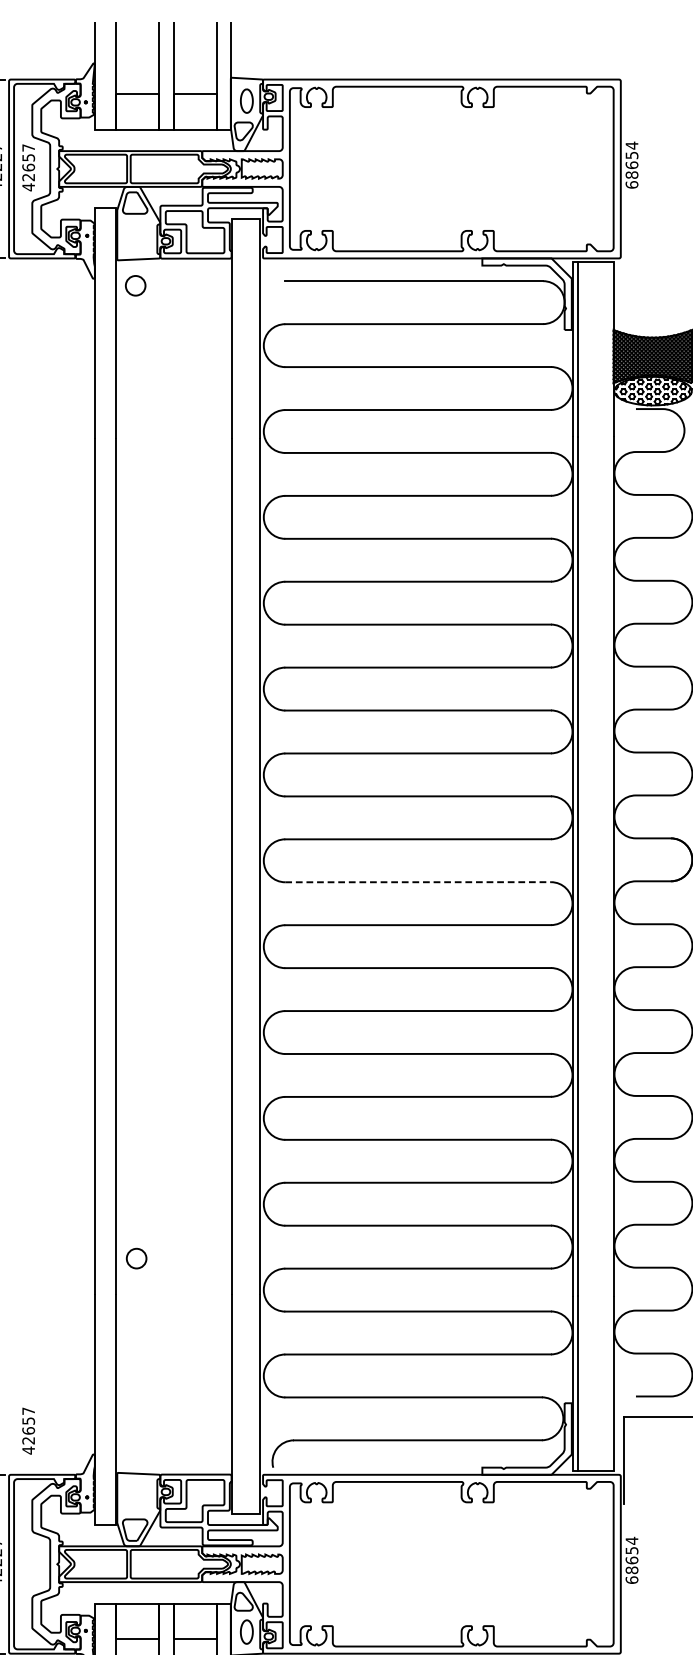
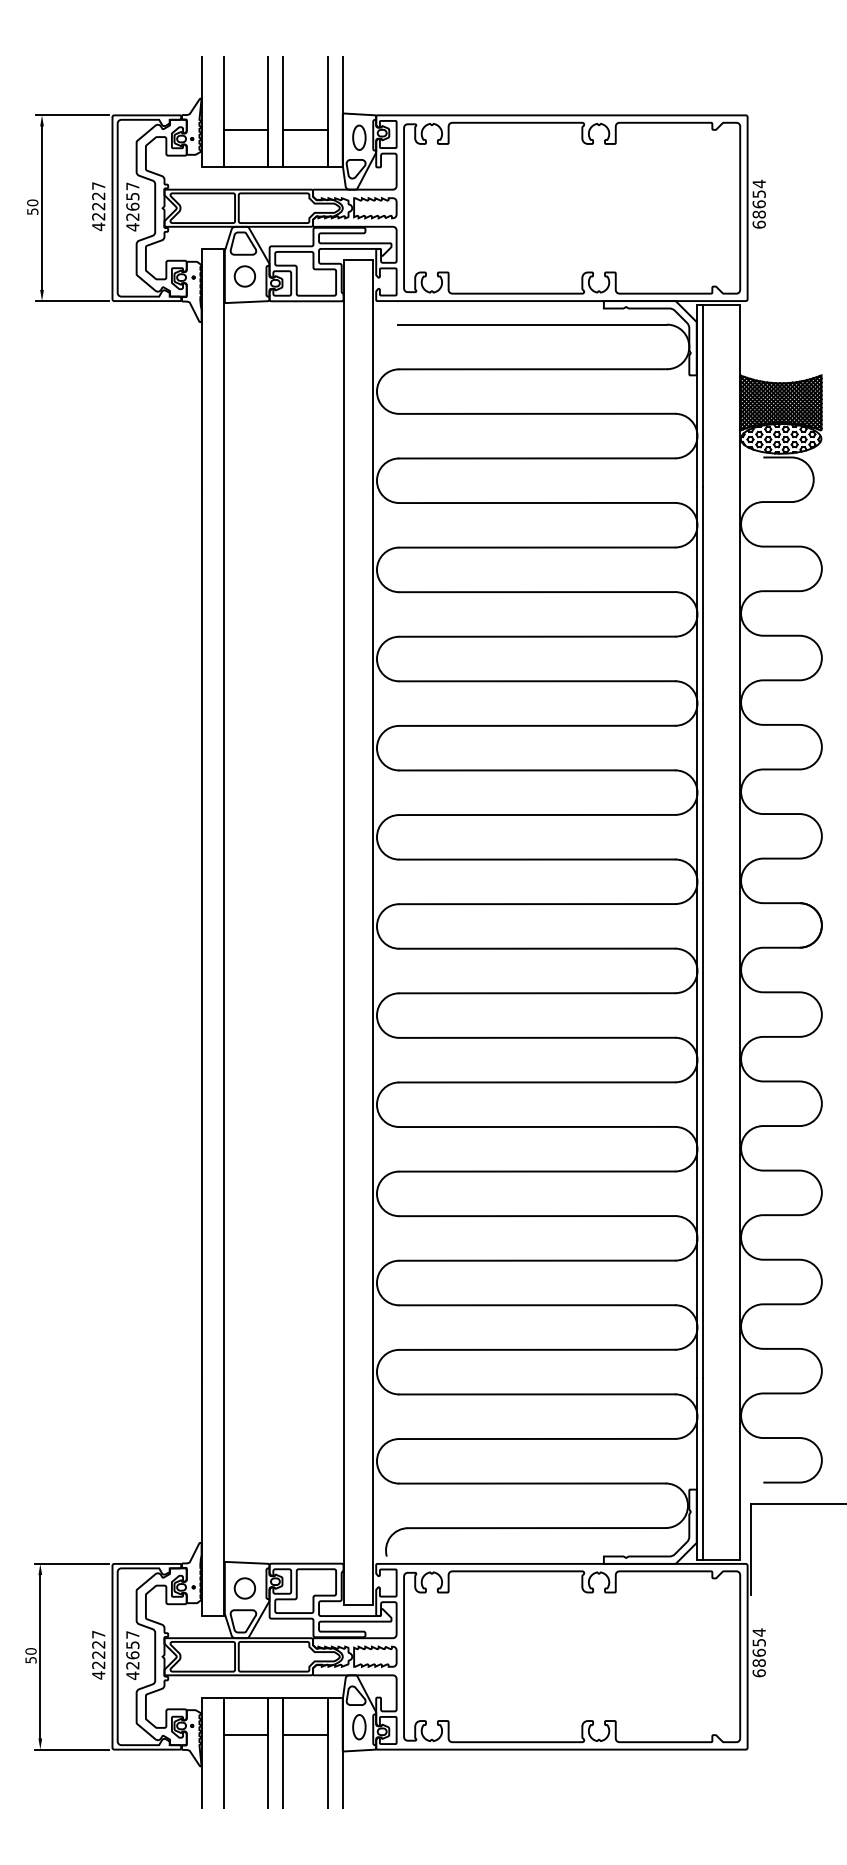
circle: (135, 285) -> (244, 276), moved
line: (418, 882) -> (537, 948), dashed -> solid
circle: (136, 1258) -> (244, 1588), moved
text: (28, 1431) -> (132, 1655), moved

